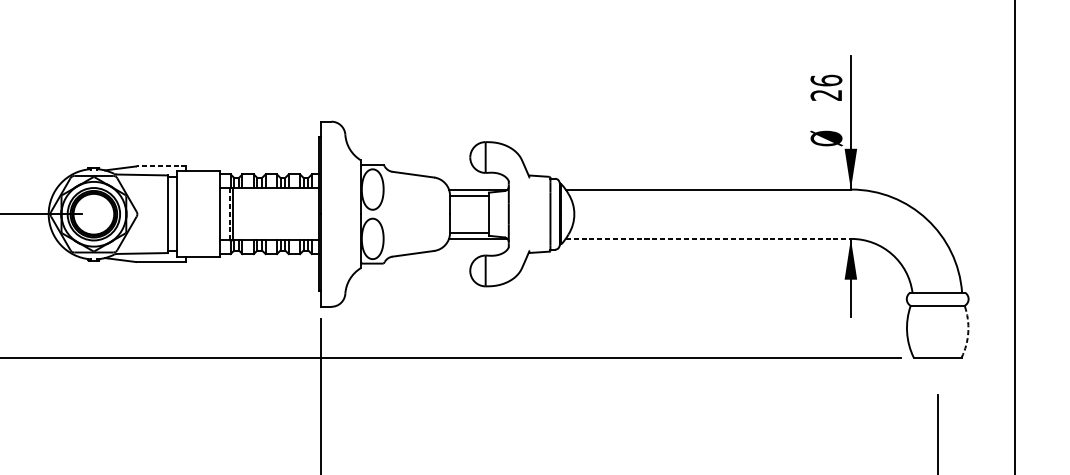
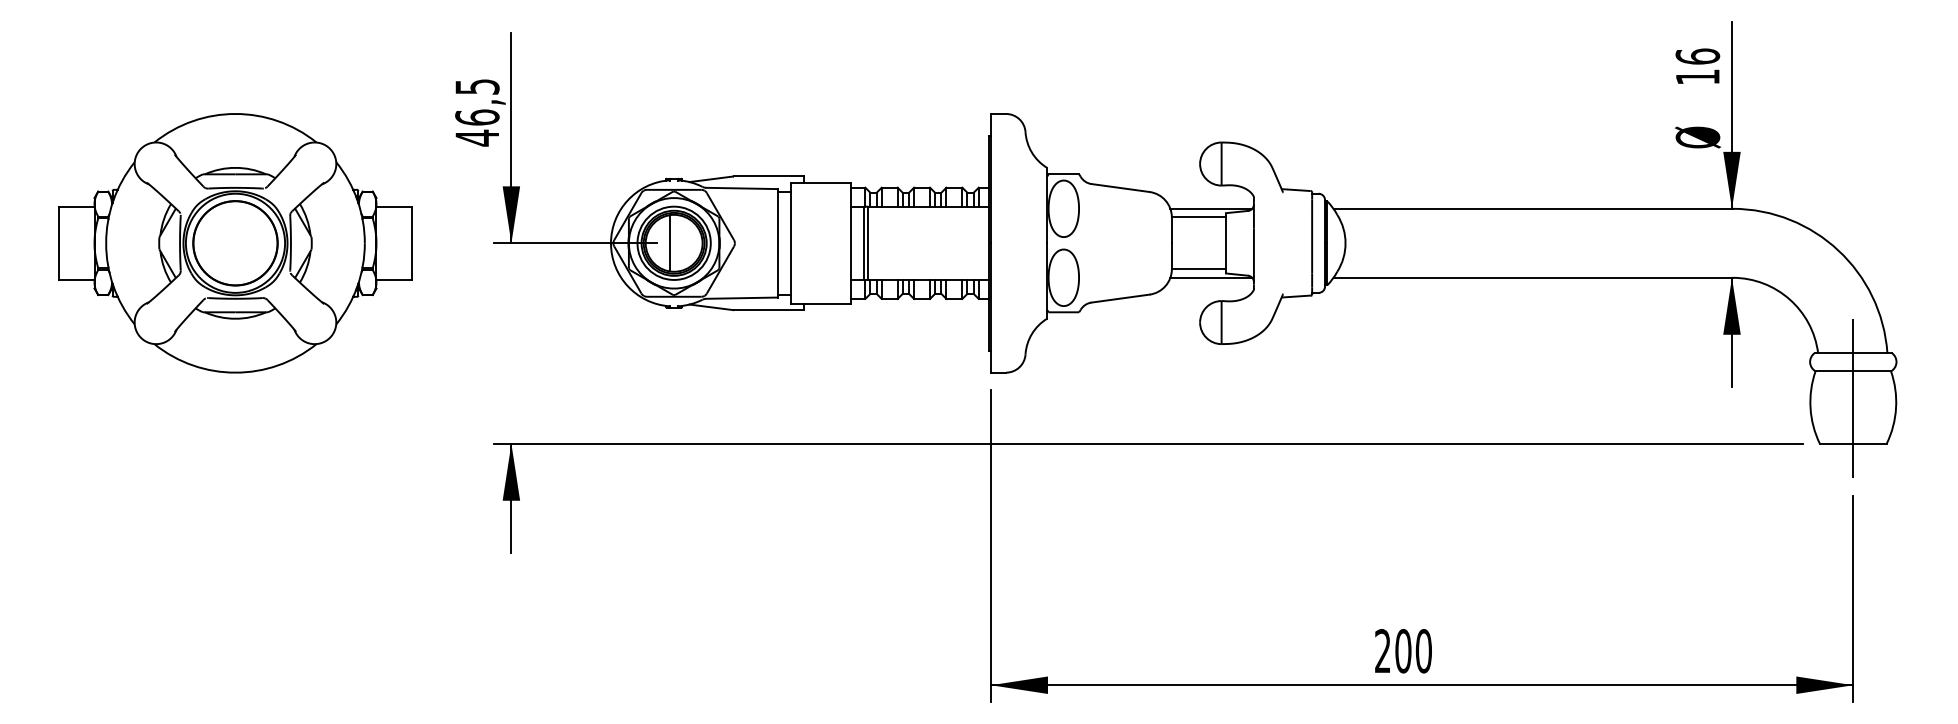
text: (826, 94) -> (1697, 76), 26 -> 16
line: (161, 166) -> (768, 176), dashed -> solid
line: (90, 214) -> (669, 243), added
line: (229, 214) -> (863, 243), dashed -> solid
line: (708, 238) -> (1533, 277), dashed -> solid
line: (937, 325) -> (1853, 398), added
arc: (968, 331) -> (1896, 407), dashed -> solid

